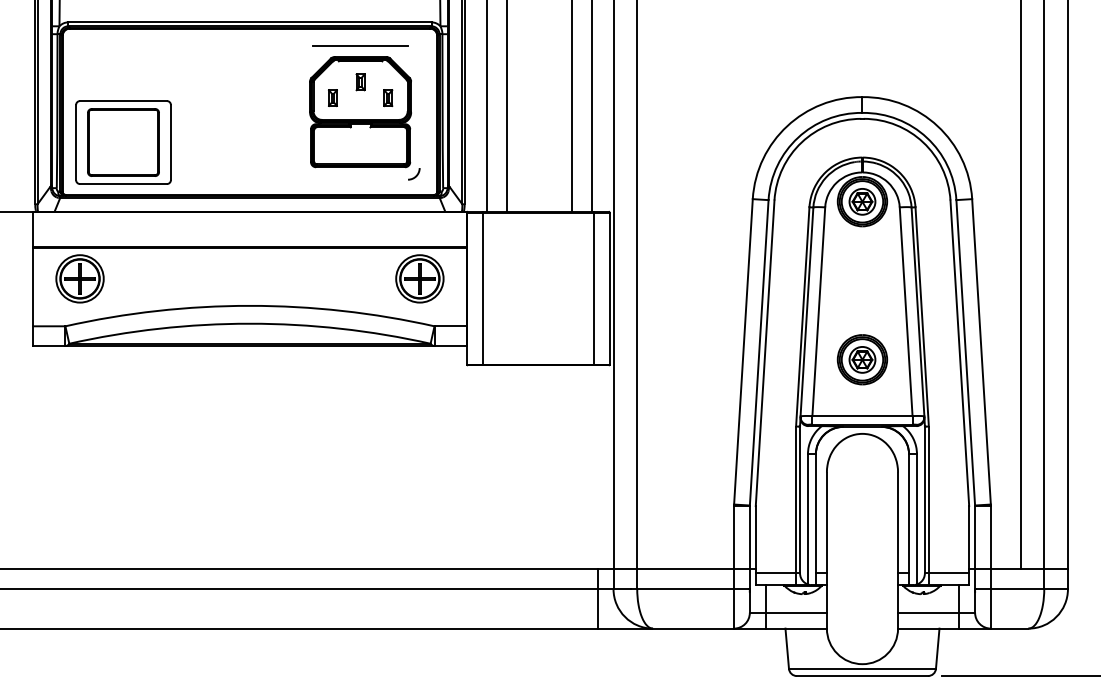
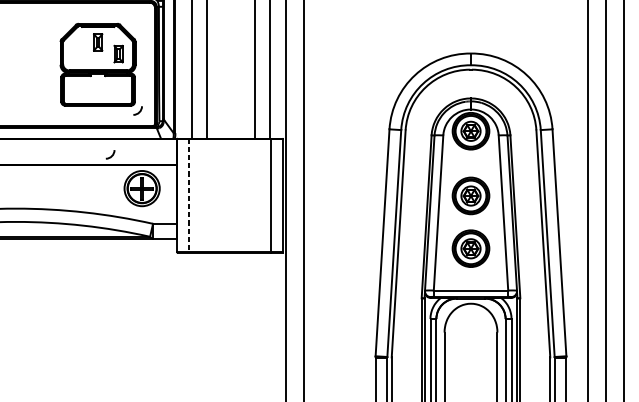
line: (360, 45) -> (98, 15), removed
part: (360, 82) -> (98, 42), size x1.4
part: (332, 97) -> (77, 53), removed
part: (388, 98) -> (118, 54), size x1.4
arc: (378, 234) -> (111, 155), added
line: (483, 288) -> (189, 195), solid -> dashed
part: (862, 288) -> (471, 195), added

